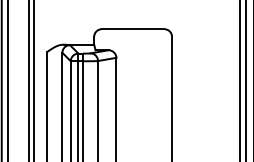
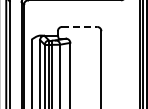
line: (134, 28) -> (80, 26), solid -> dashed

